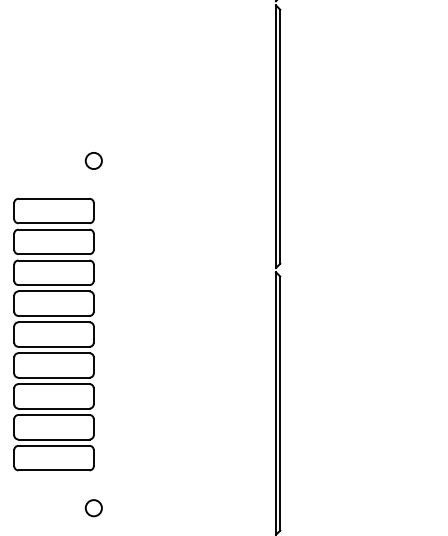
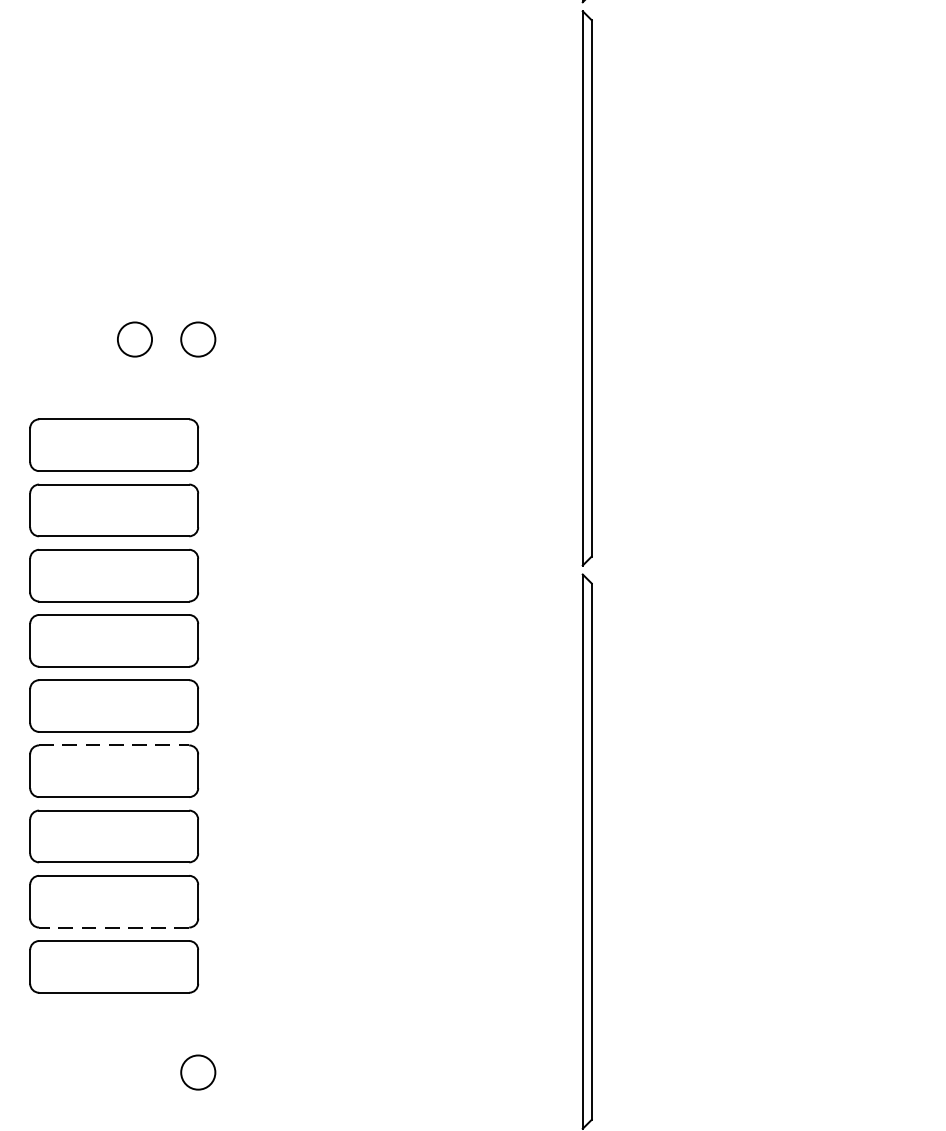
circle: (63, 160) -> (134, 338), added
line: (54, 353) -> (115, 745), solid -> dashed
line: (54, 439) -> (115, 927), solid -> dashed

